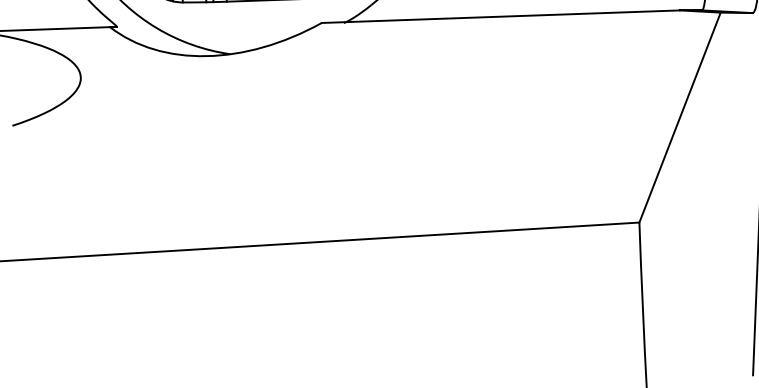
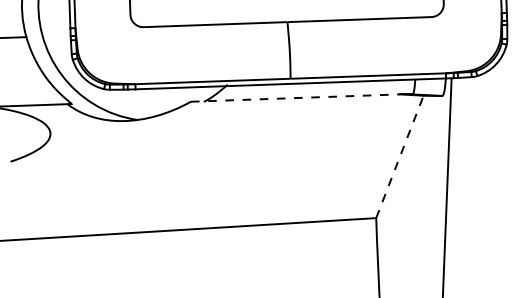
line: (501, 17) -> (295, 98), solid -> dashed
line: (679, 116) -> (399, 156), solid -> dashed

